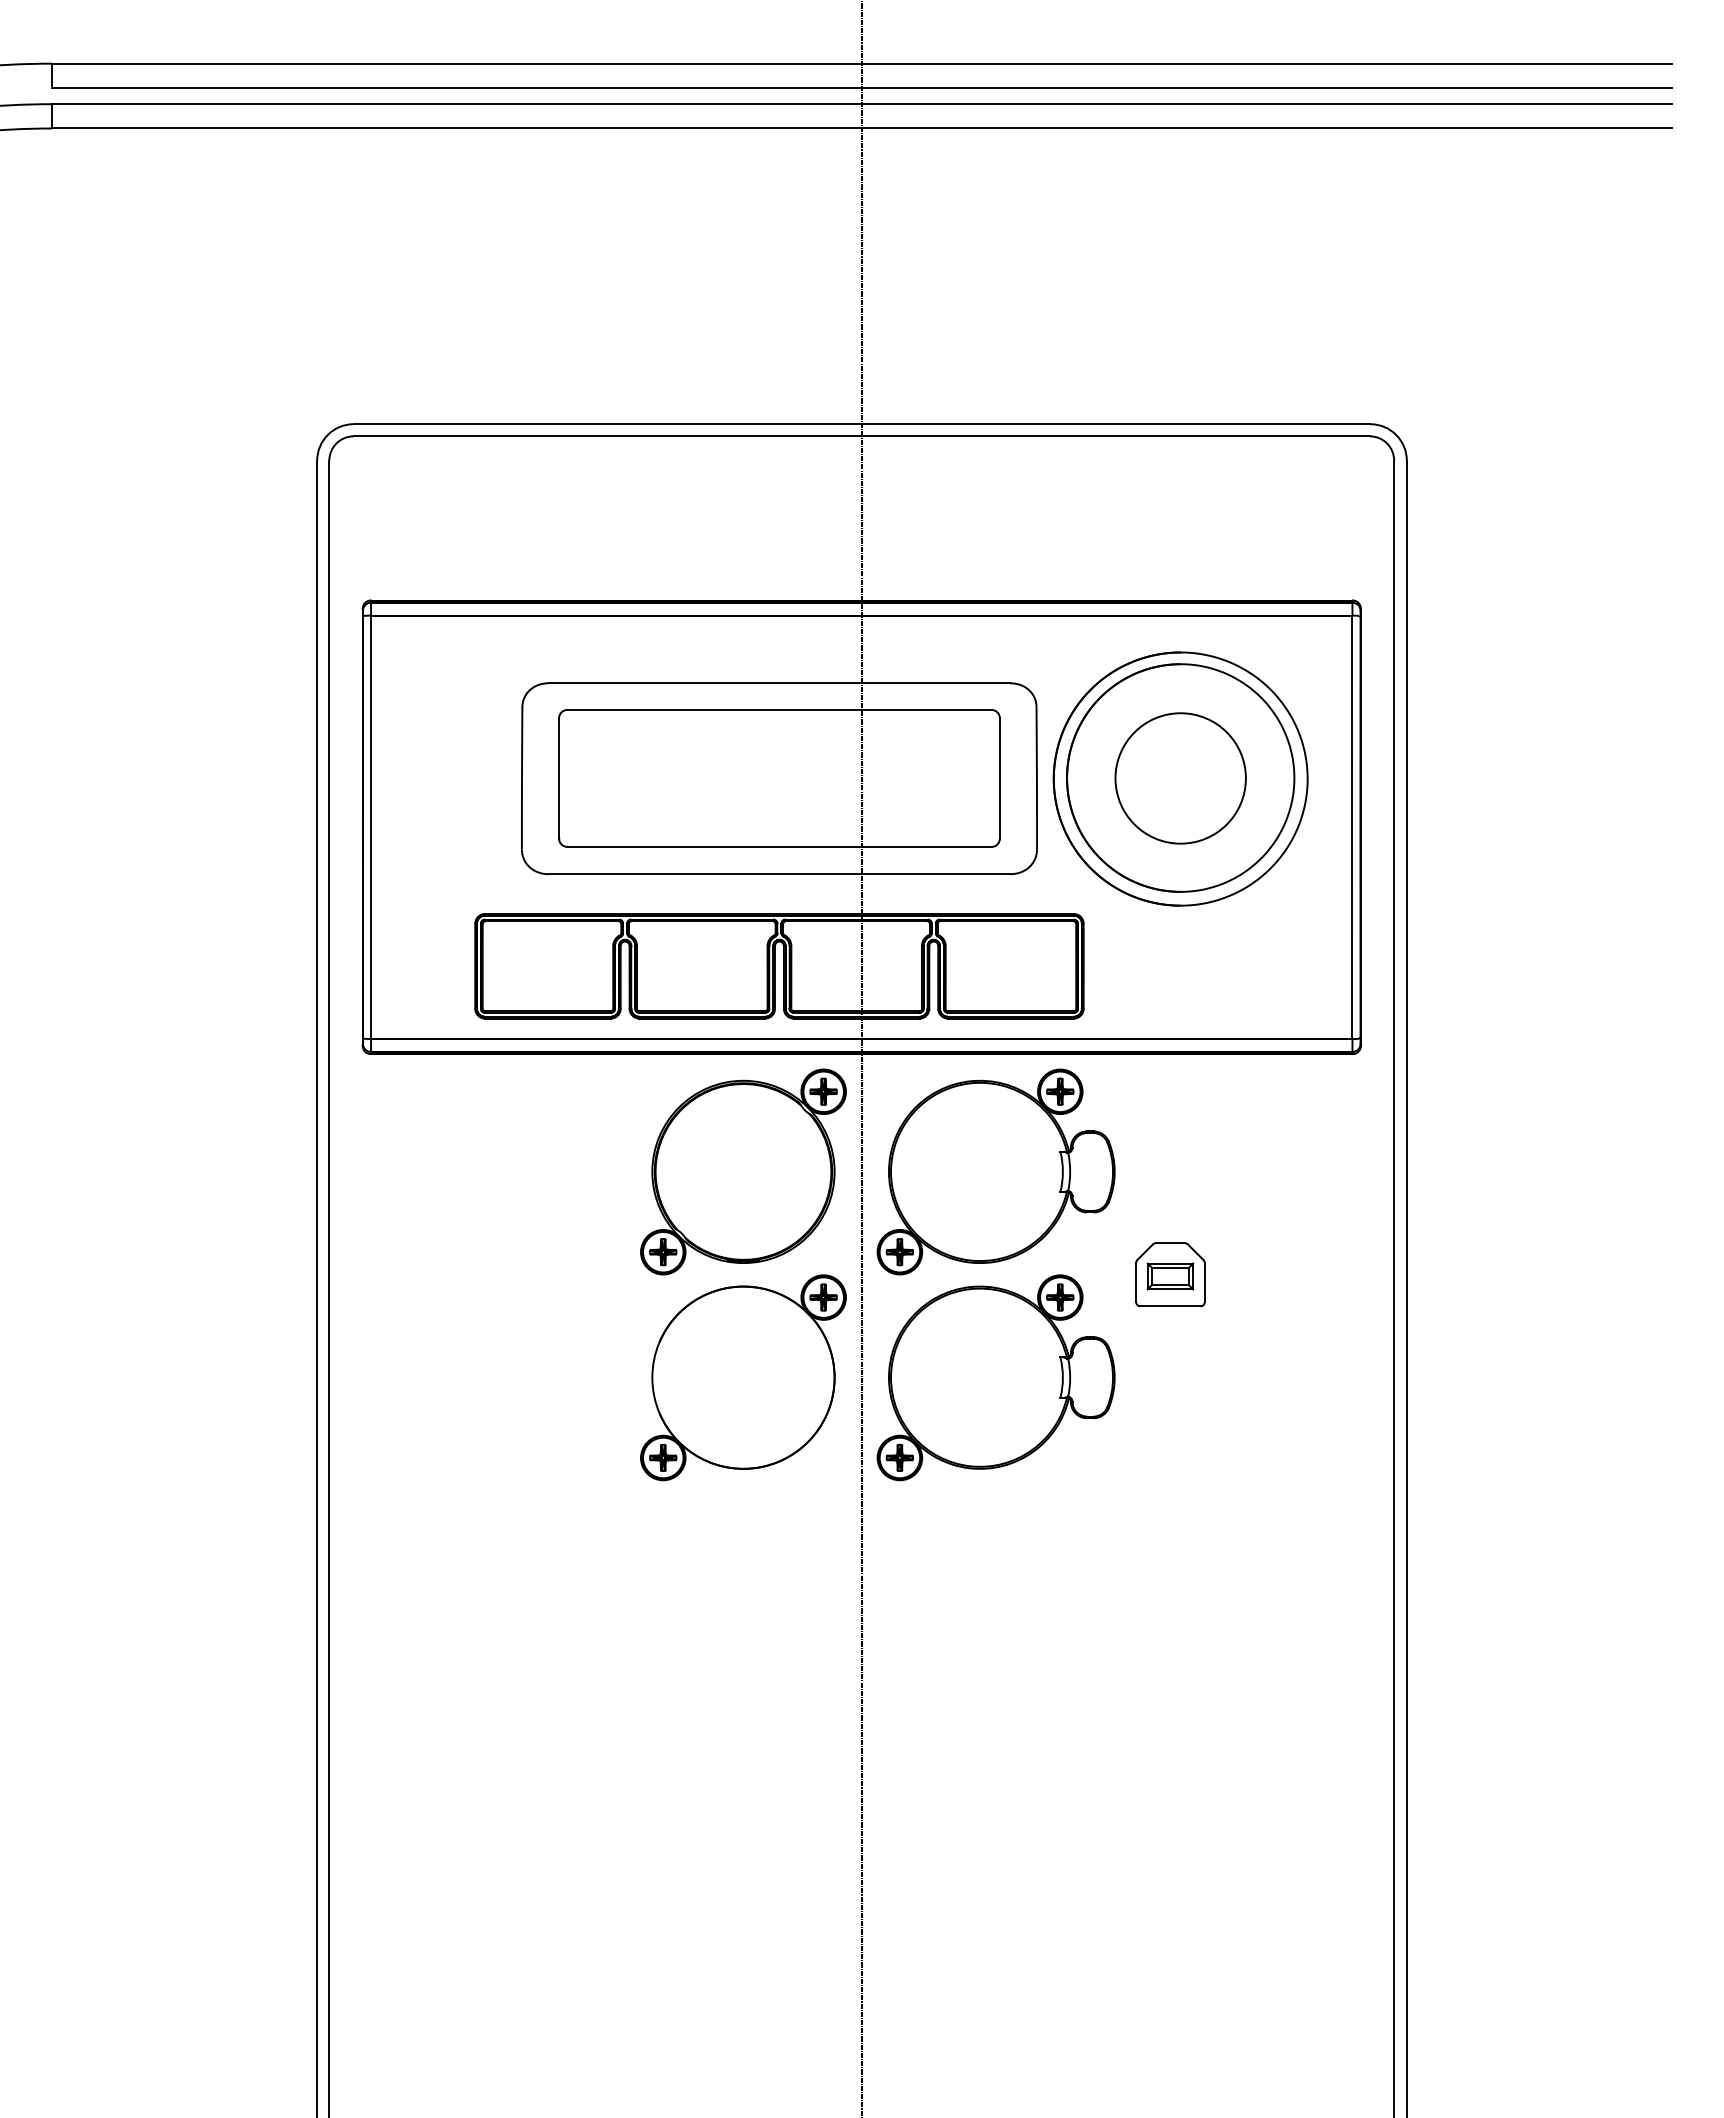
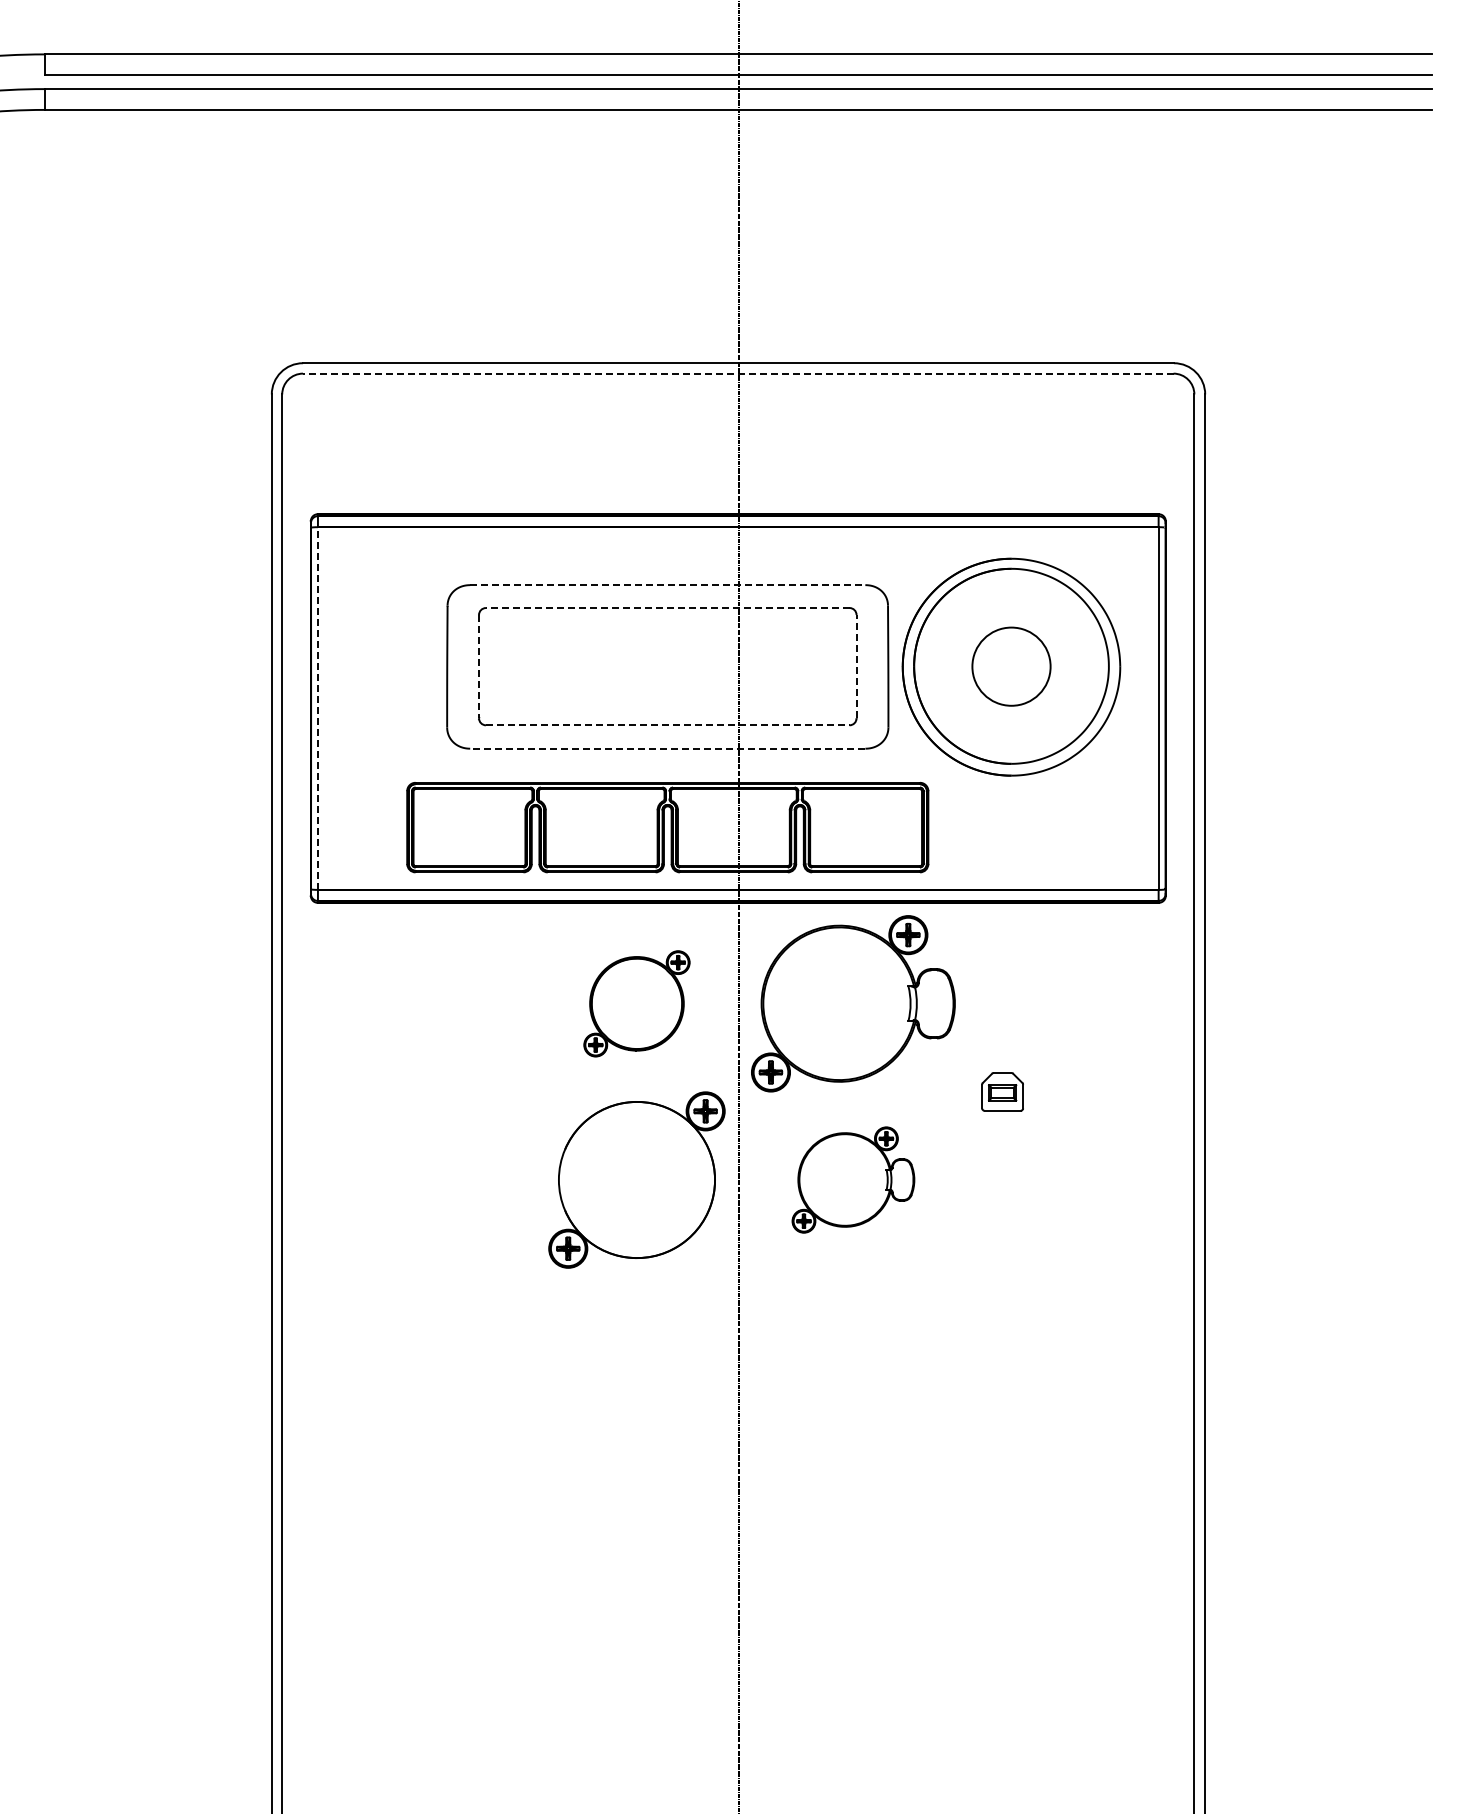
line: (860, 436) -> (737, 373), solid -> dashed
line: (779, 683) -> (667, 585), solid -> dashed
line: (779, 710) -> (667, 608), solid -> dashed
line: (559, 778) -> (479, 666), solid -> dashed
line: (999, 778) -> (856, 666), solid -> dashed
circle: (1180, 778) -> (1011, 666), size x0.7
line: (370, 827) -> (317, 708), solid -> dashed
line: (779, 847) -> (667, 725), solid -> dashed
line: (779, 873) -> (667, 748), solid -> dashed
part: (742, 1171) -> (636, 1003), size x0.6
part: (1170, 1274) -> (1002, 1091), size x0.7
part: (996, 1377) -> (853, 1179), size x0.6

